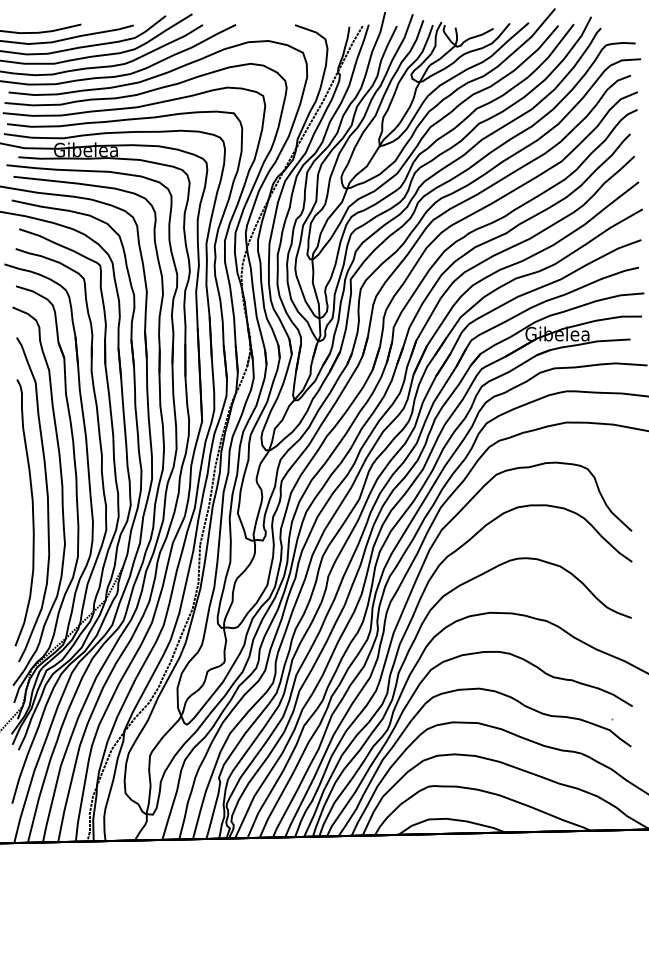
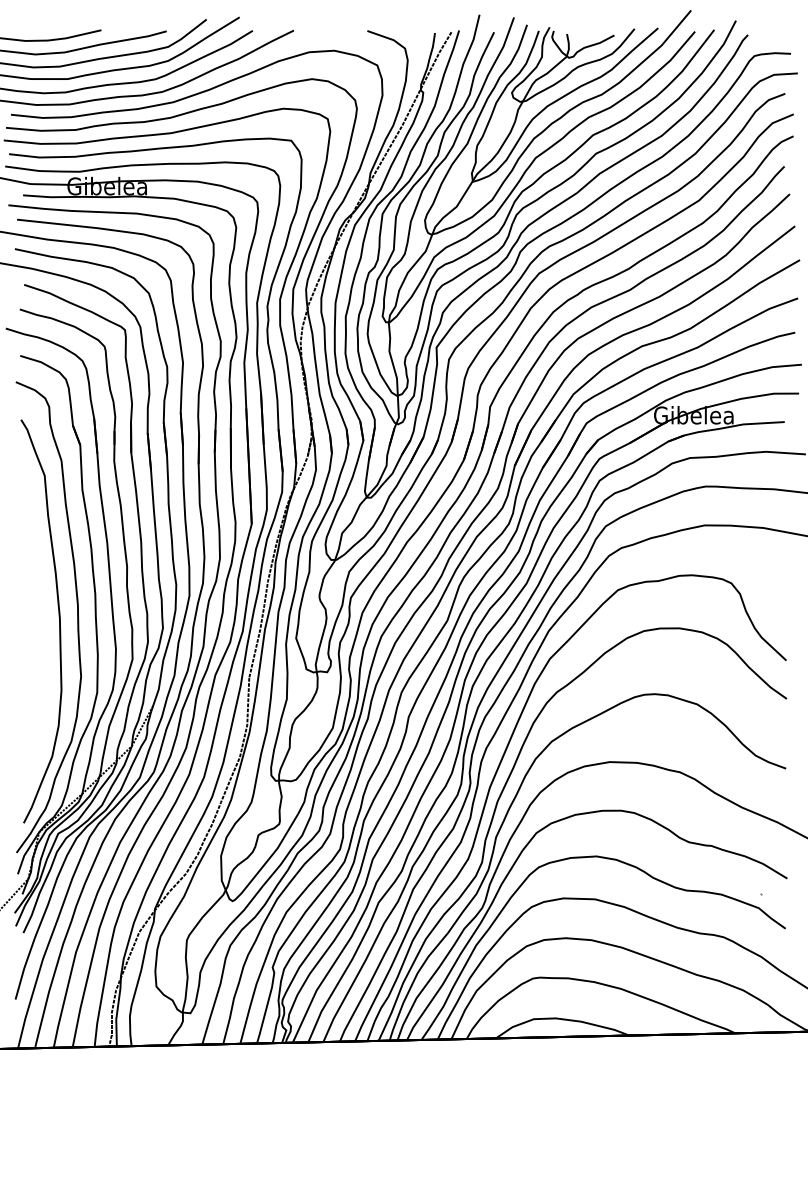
curve: (32, 512) -> (40, 637), removed

